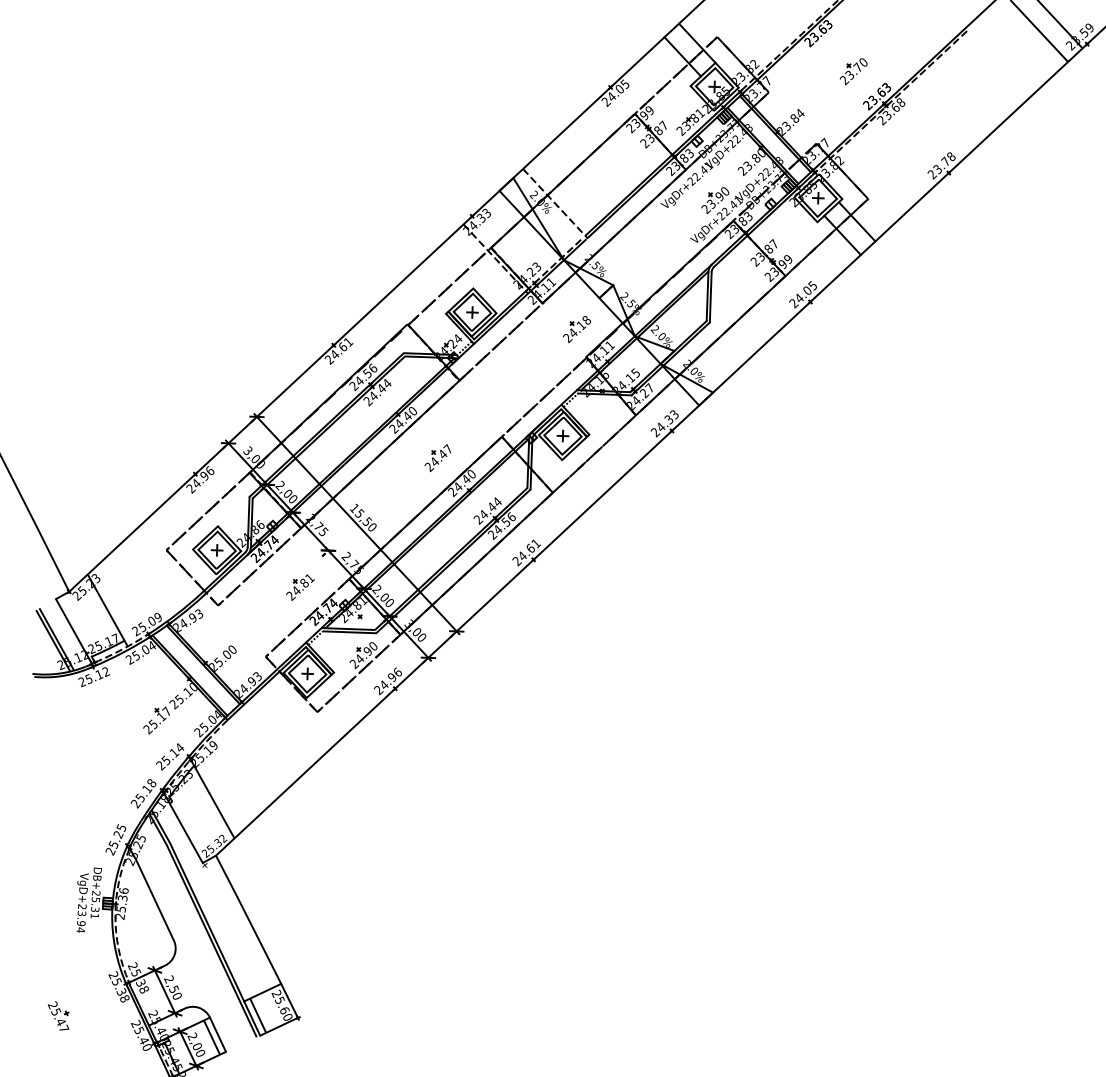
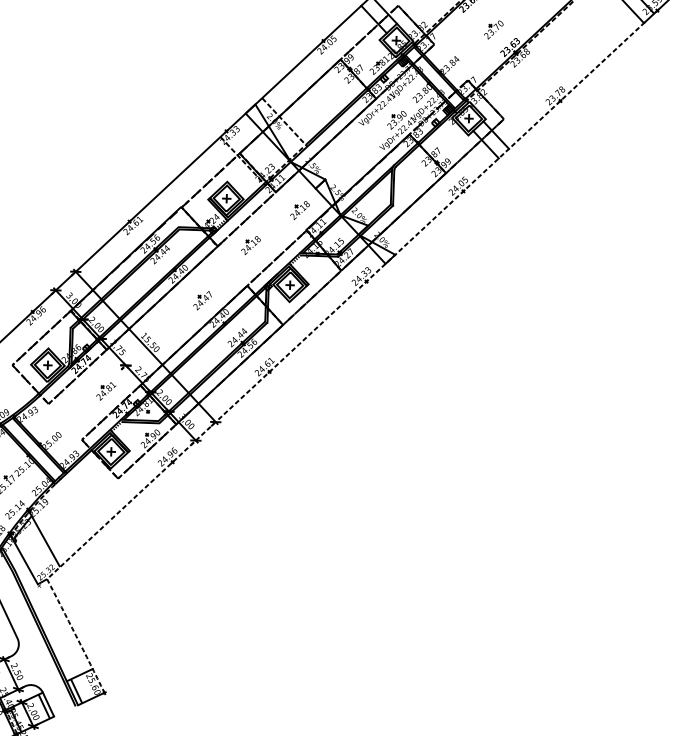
part: (507, 379) -> (251, 245), added
line: (573, 522) -> (297, 345), solid -> dashed

